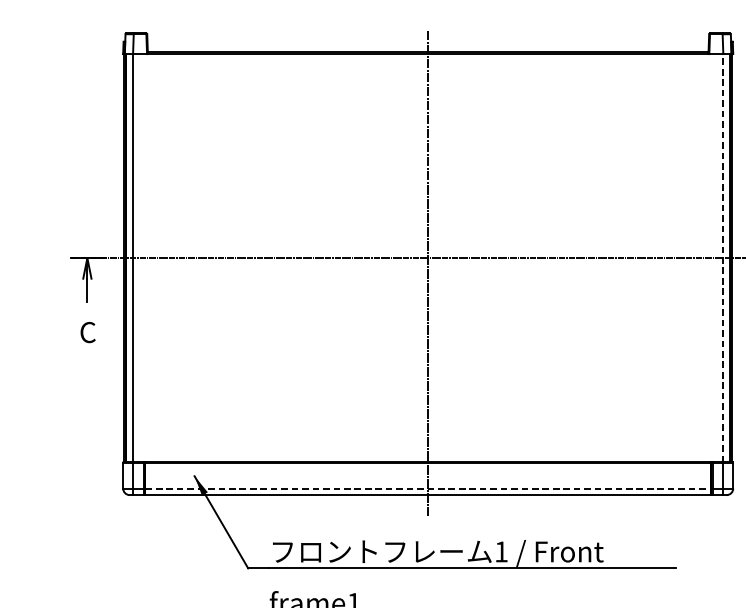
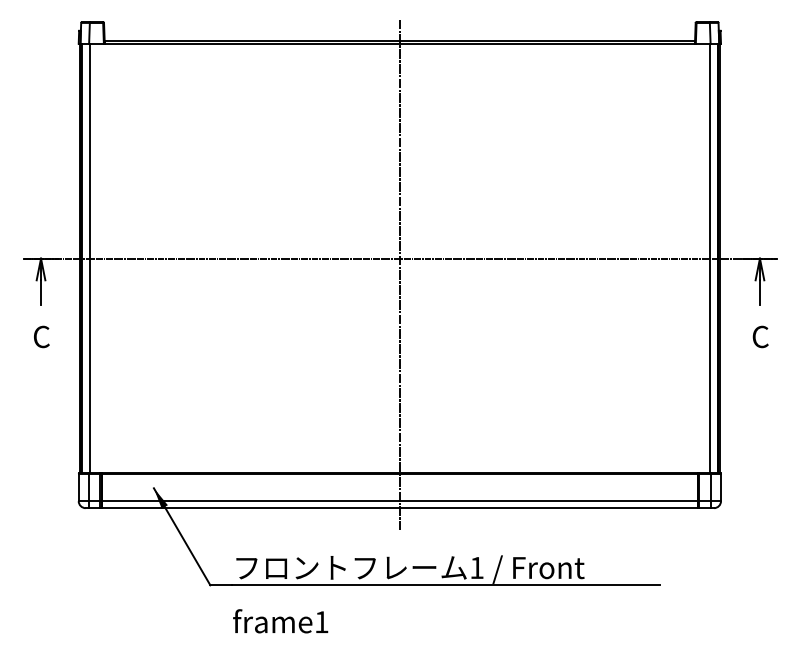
line: (723, 257) -> (710, 258), dashed -> solid
line: (427, 488) -> (399, 501), dashed -> solid

